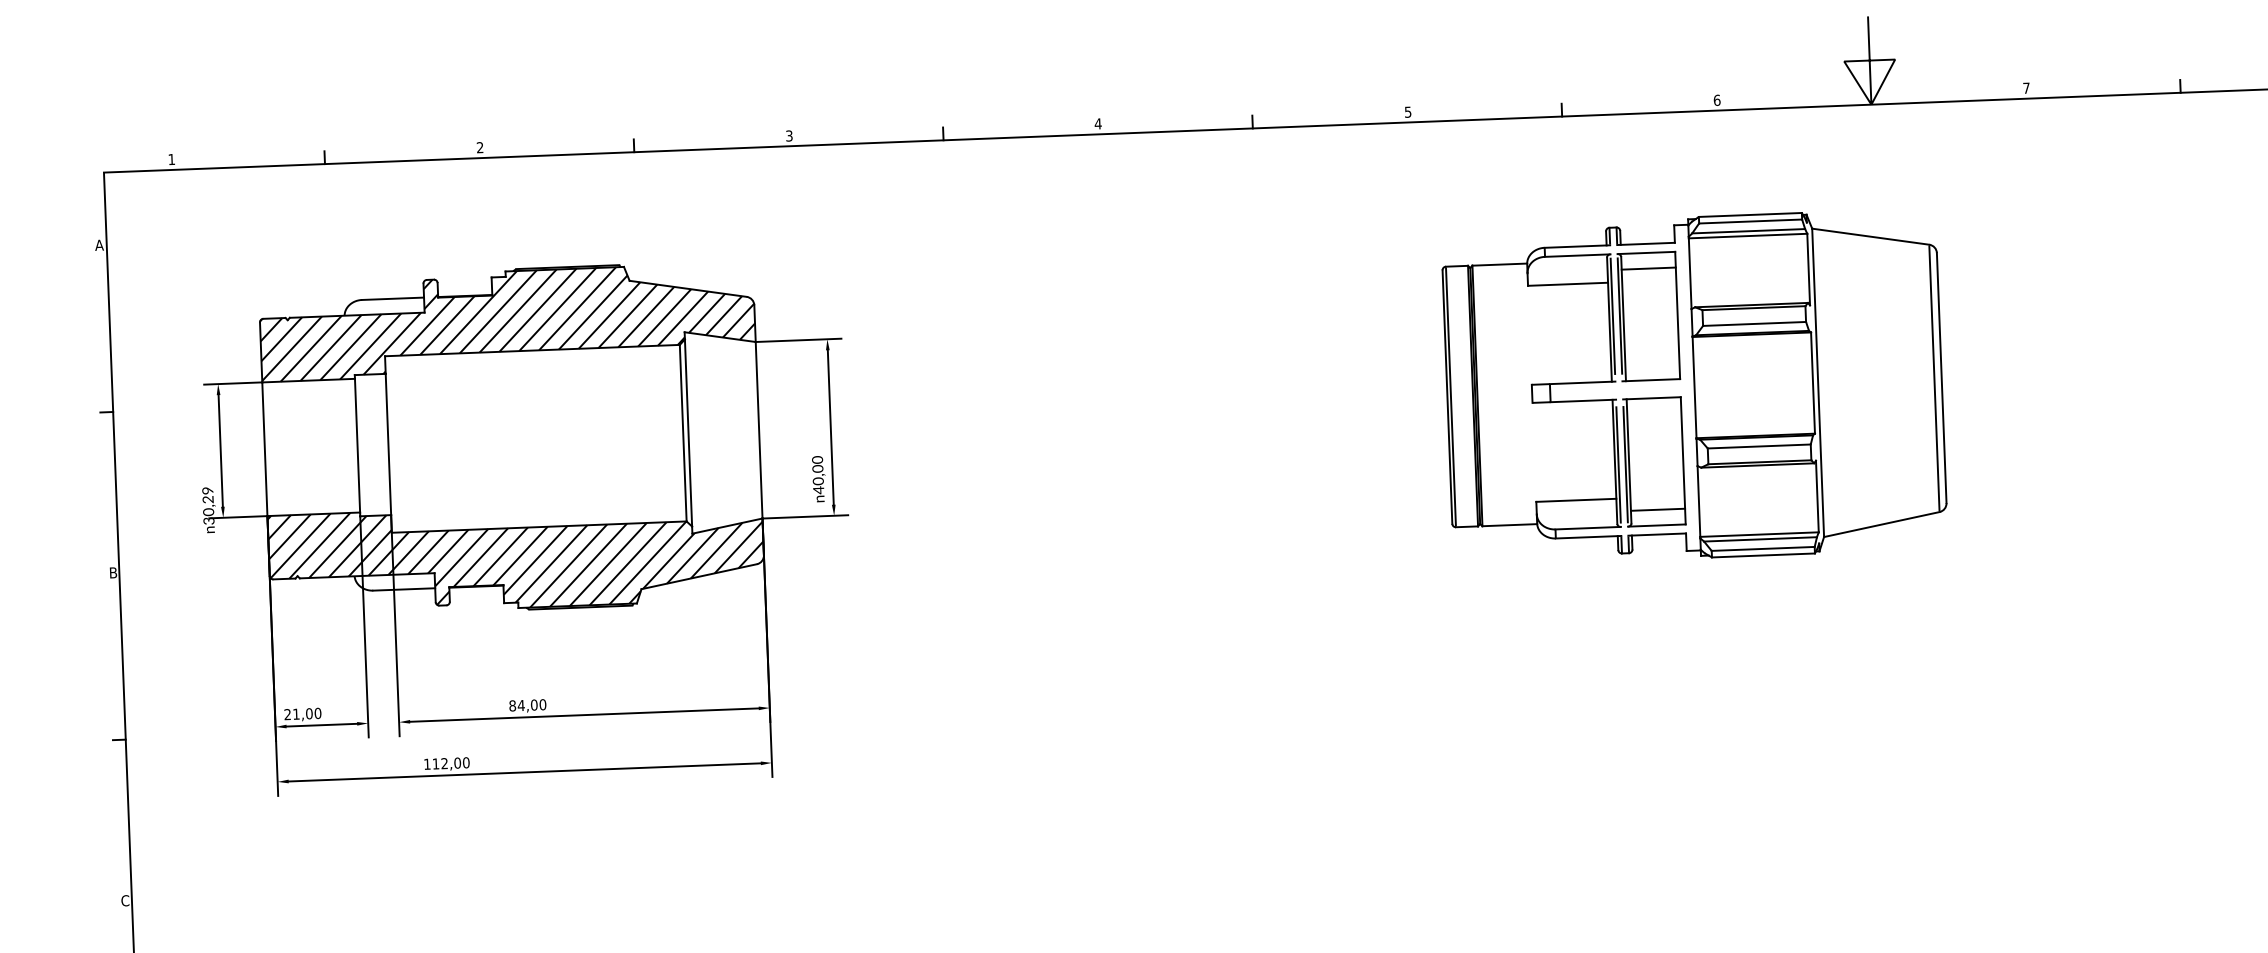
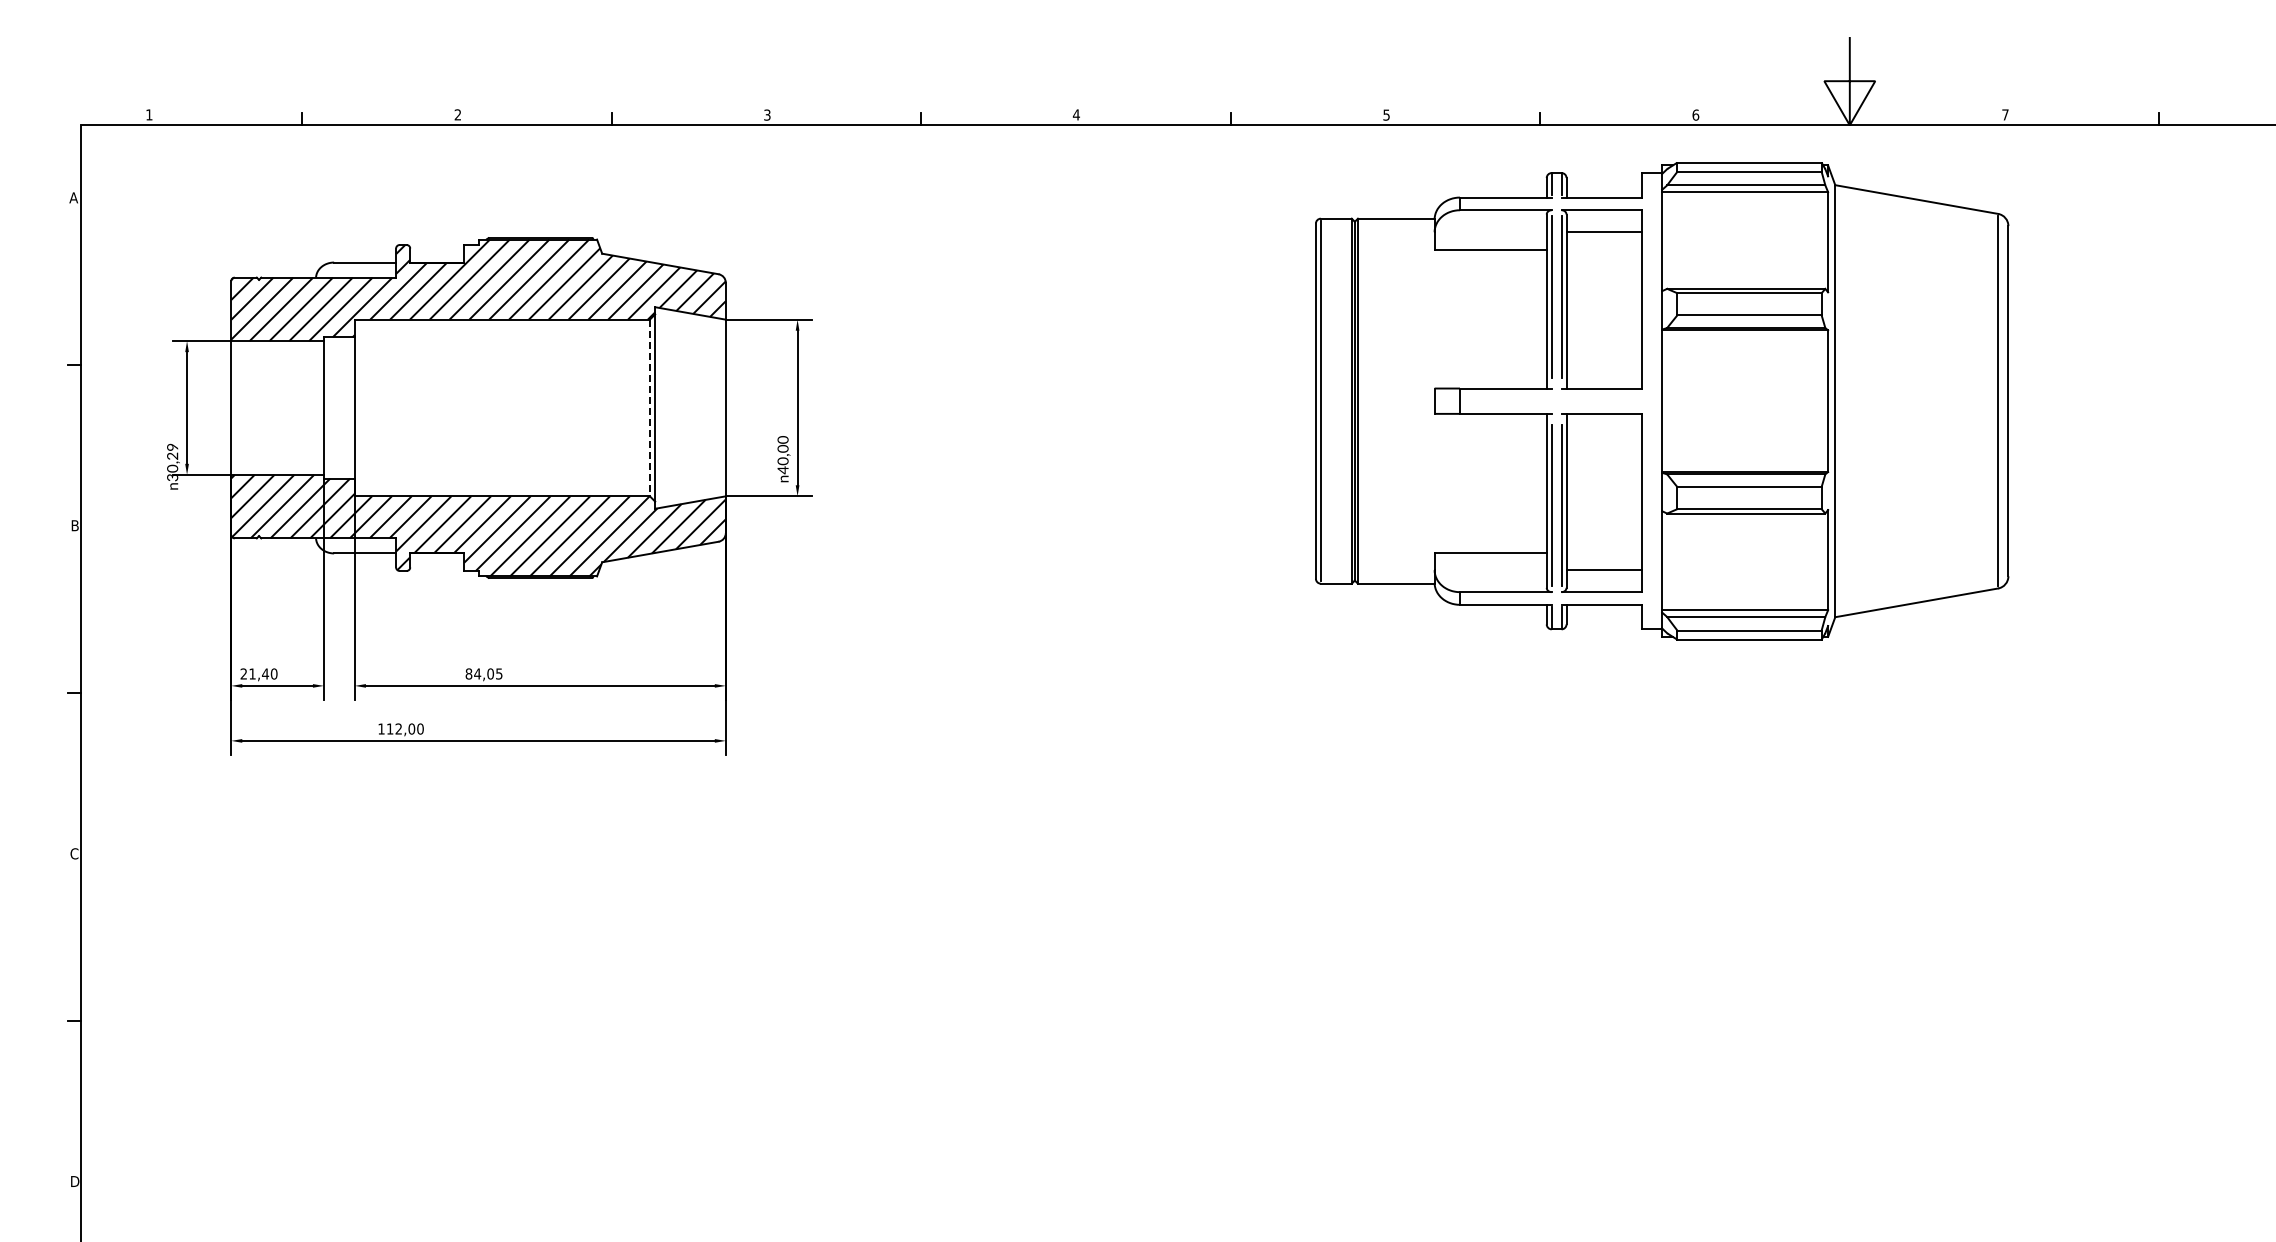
part: (1694, 387) -> (1662, 401), size x1.4
line: (682, 433) -> (649, 408), solid -> dashed
text: (543, 704) -> (499, 673), 84,00 -> 84,05
text: (309, 713) -> (265, 673), 21,00 -> 21,40

